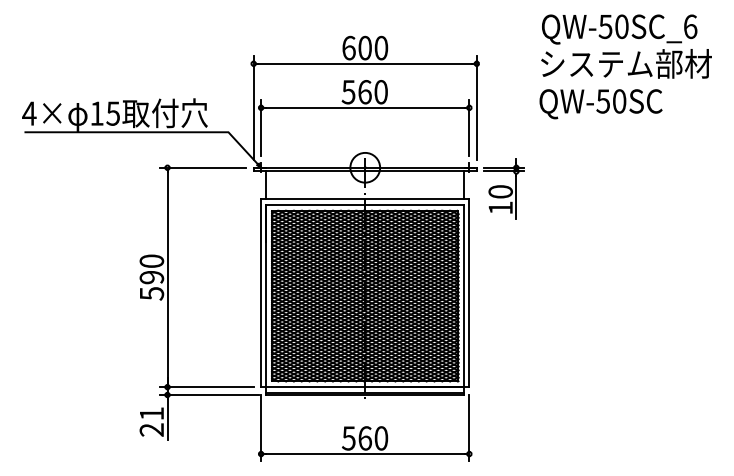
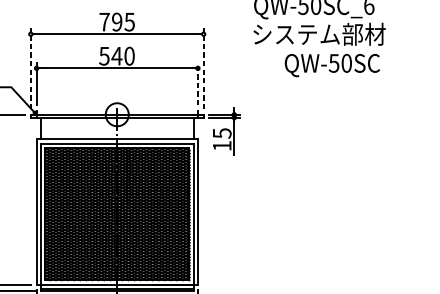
text: (365, 47) -> (117, 21), 600 -> 795
text: (364, 92) -> (116, 56), 560 -> 540
text: (600, 104) -> (332, 65), moved
line: (253, 107) -> (30, 68), solid -> dashed
line: (476, 107) -> (203, 68), solid -> dashed
line: (469, 128) -> (198, 84), solid -> dashed
text: (500, 191) -> (222, 133), 10 -> 15

